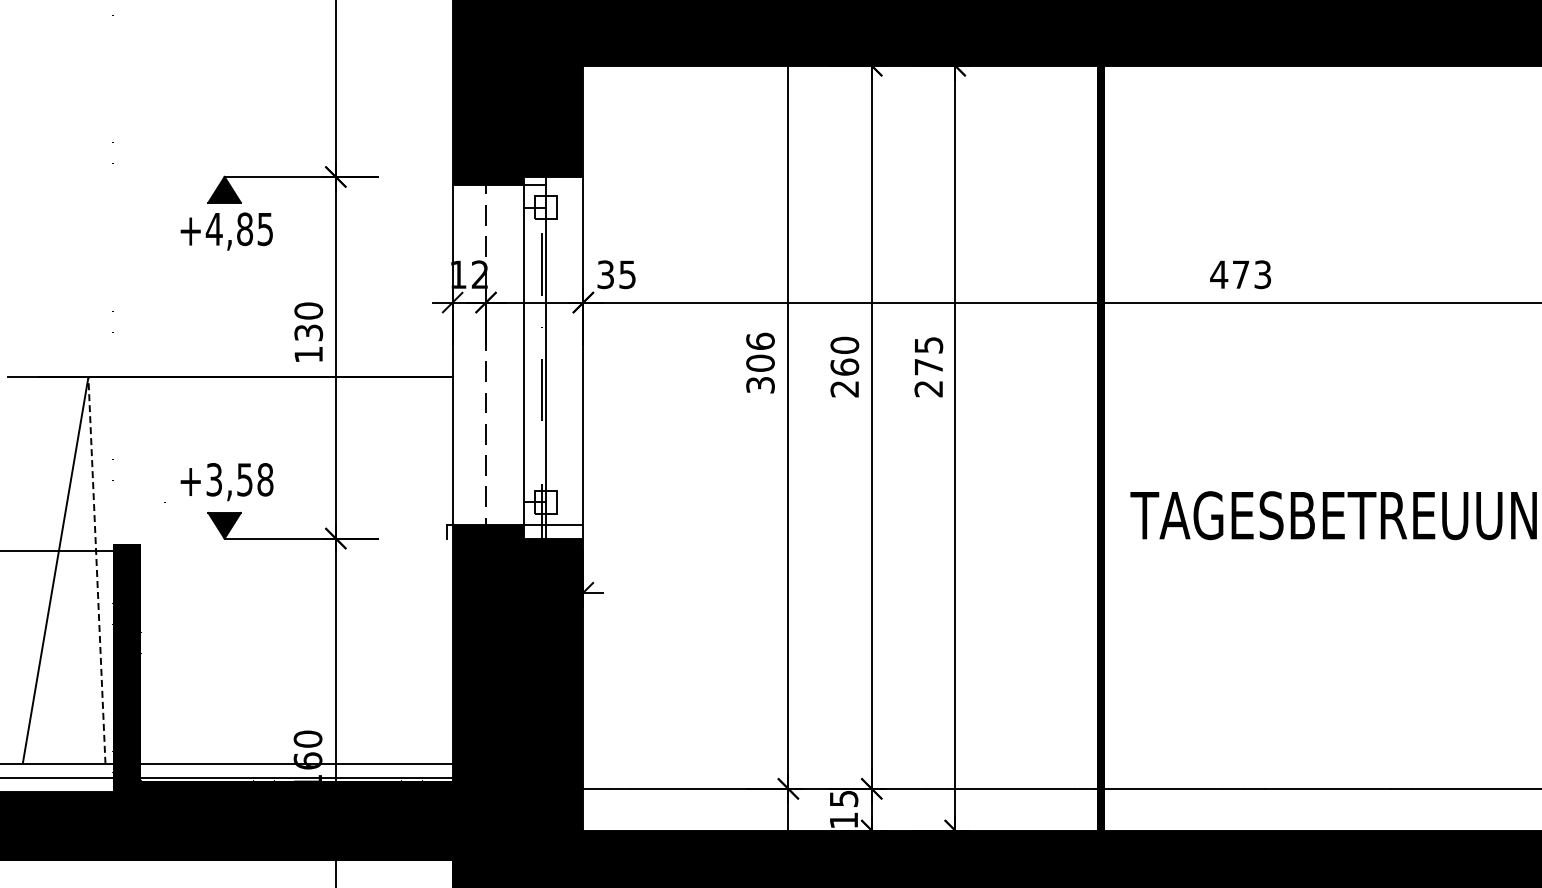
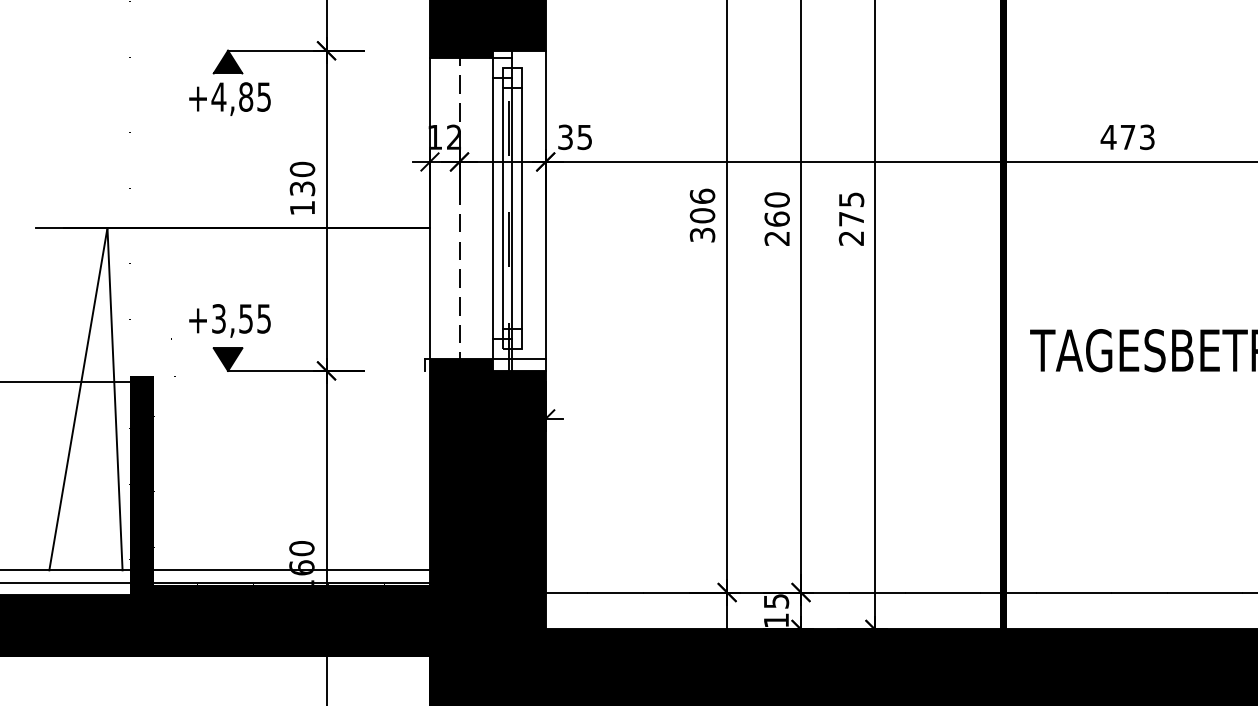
line: (534, 354) -> (502, 207), added
line: (556, 354) -> (521, 207), added
text: (265, 479) -> (264, 318), +3,58 -> +3,55
line: (96, 570) -> (114, 399), dashed -> solid

